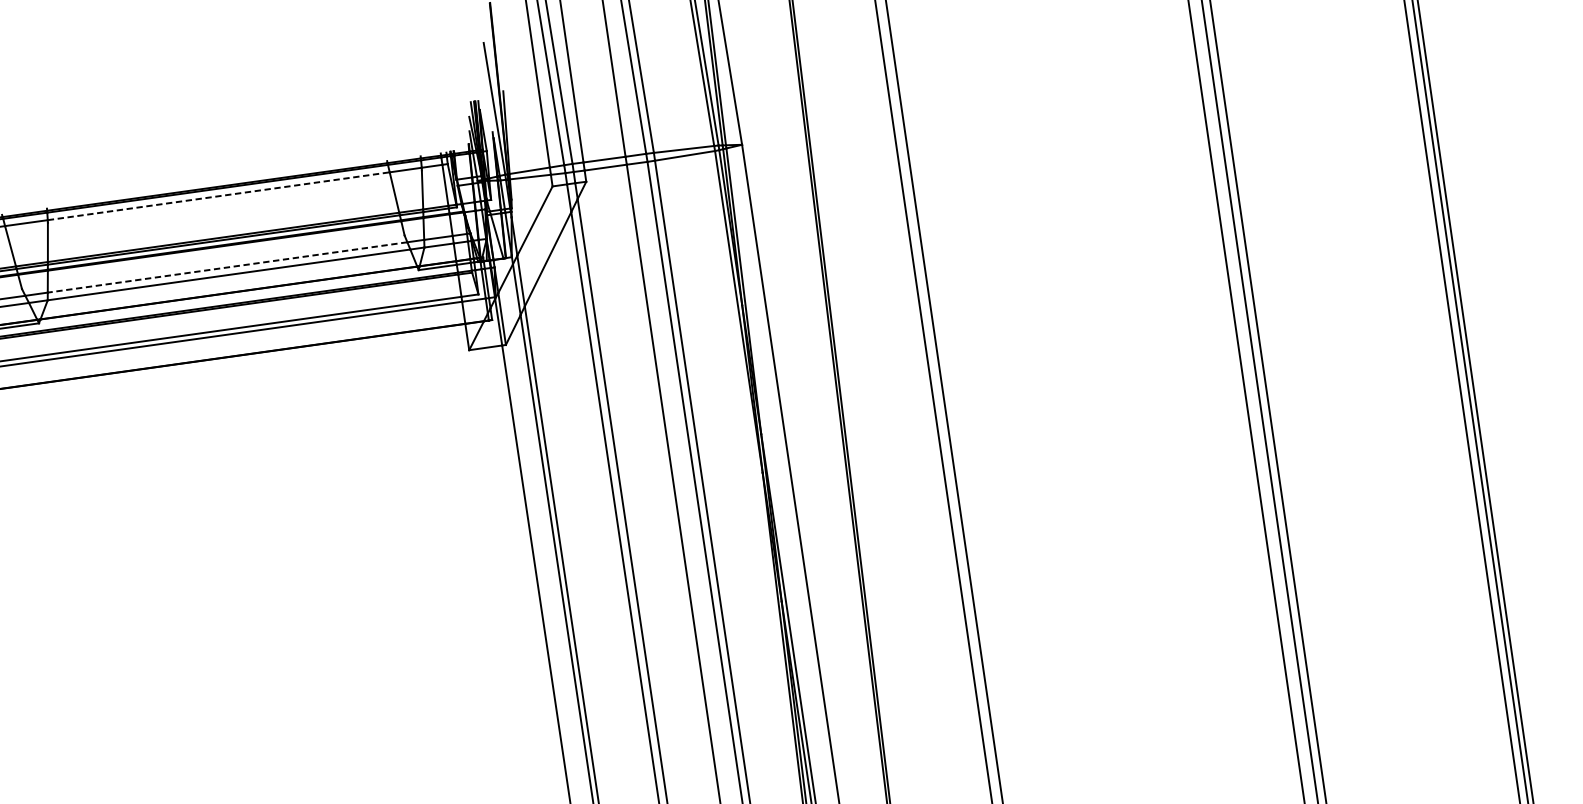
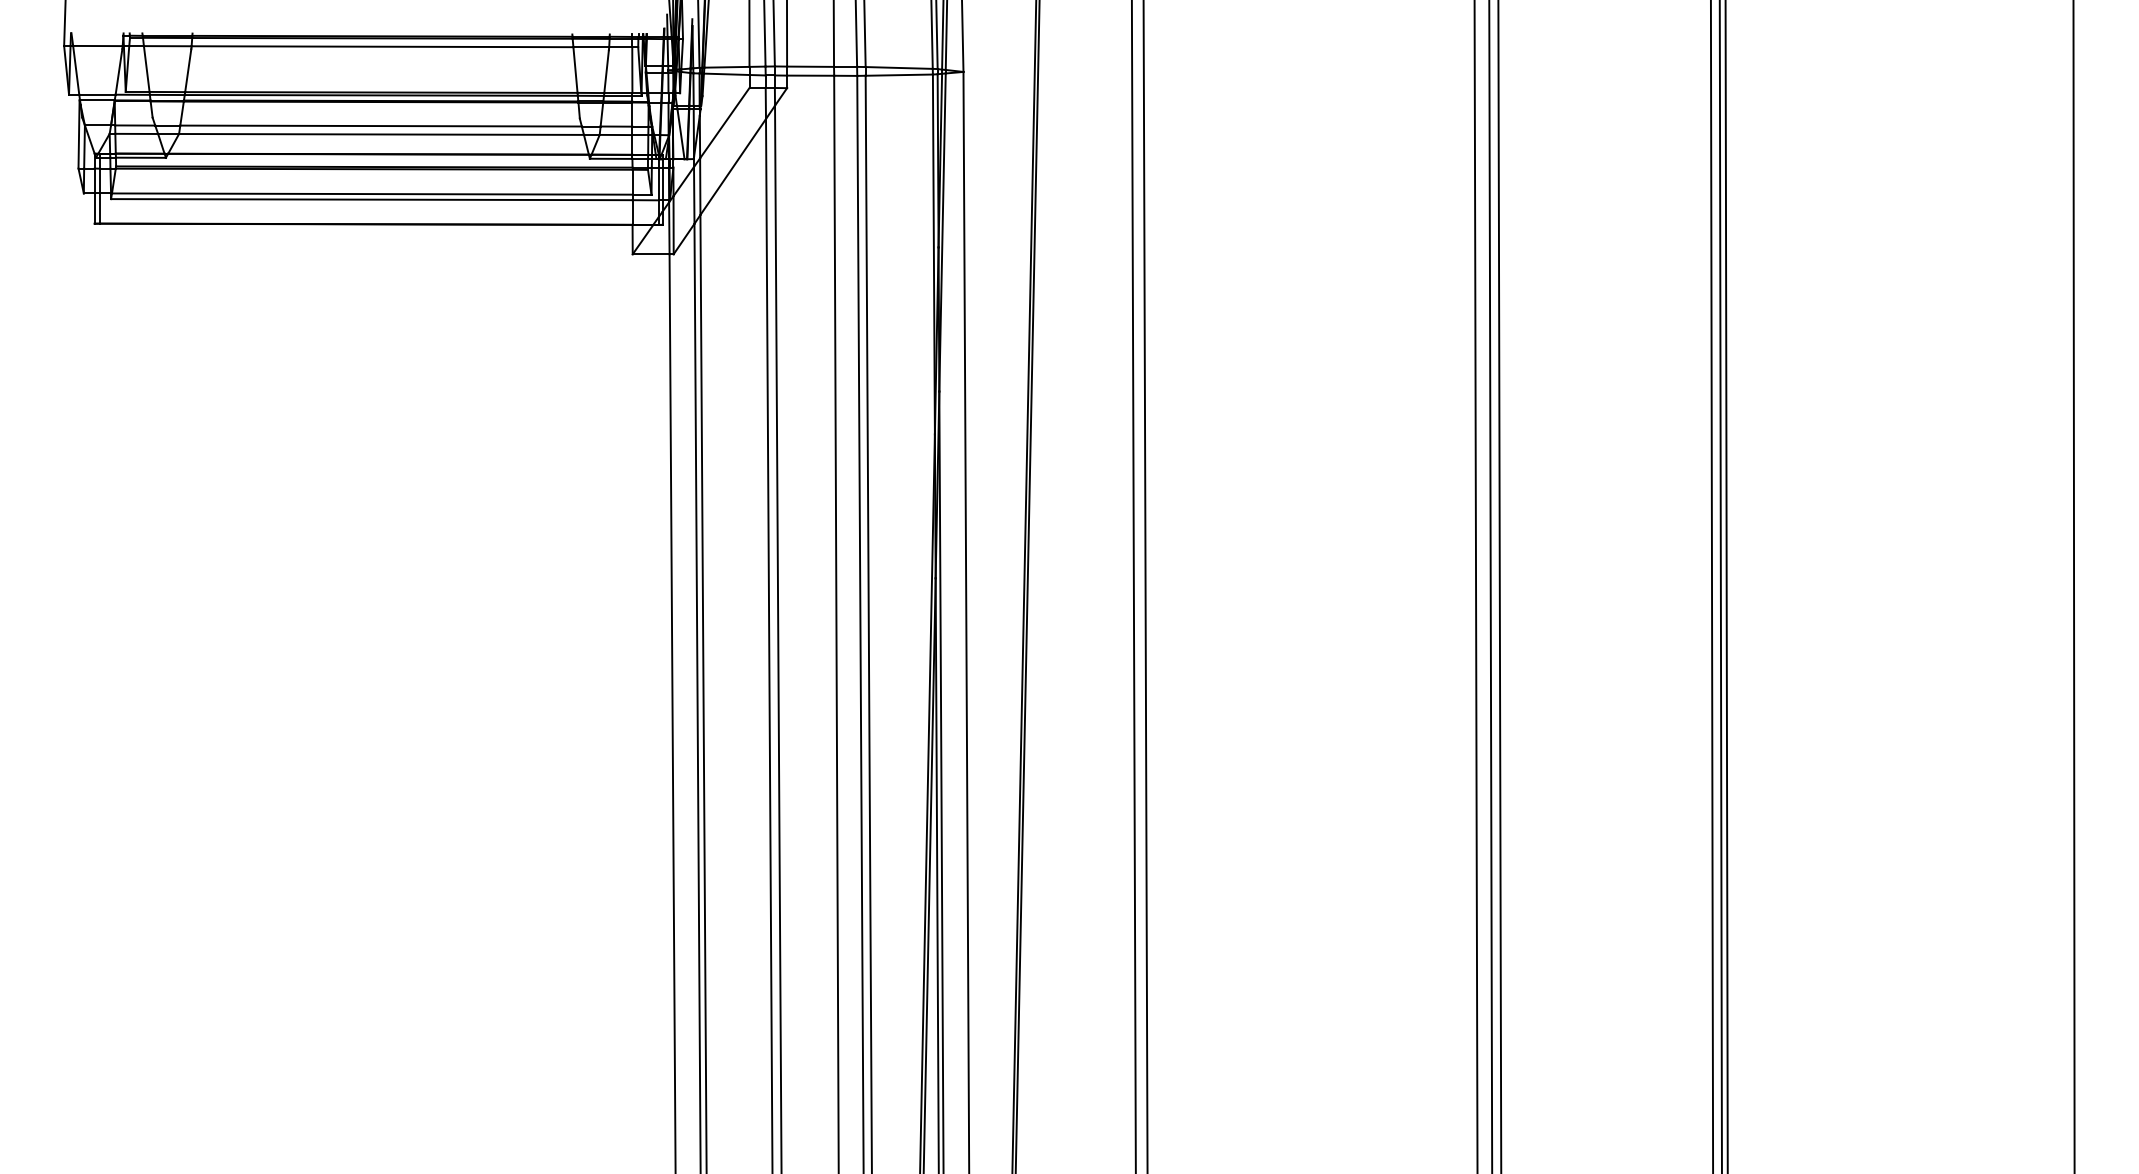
line: (218, 196) -> (382, 46), dashed -> solid
line: (228, 267) -> (381, 126), dashed -> solid

